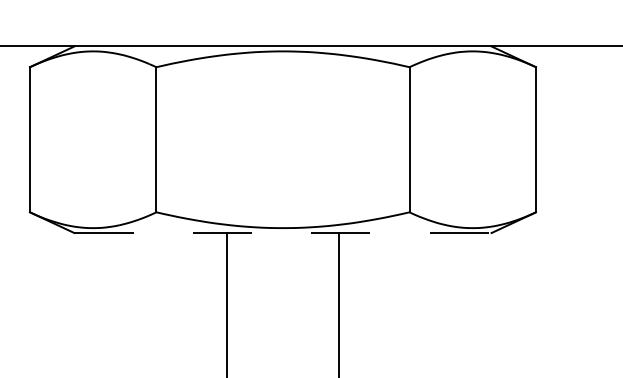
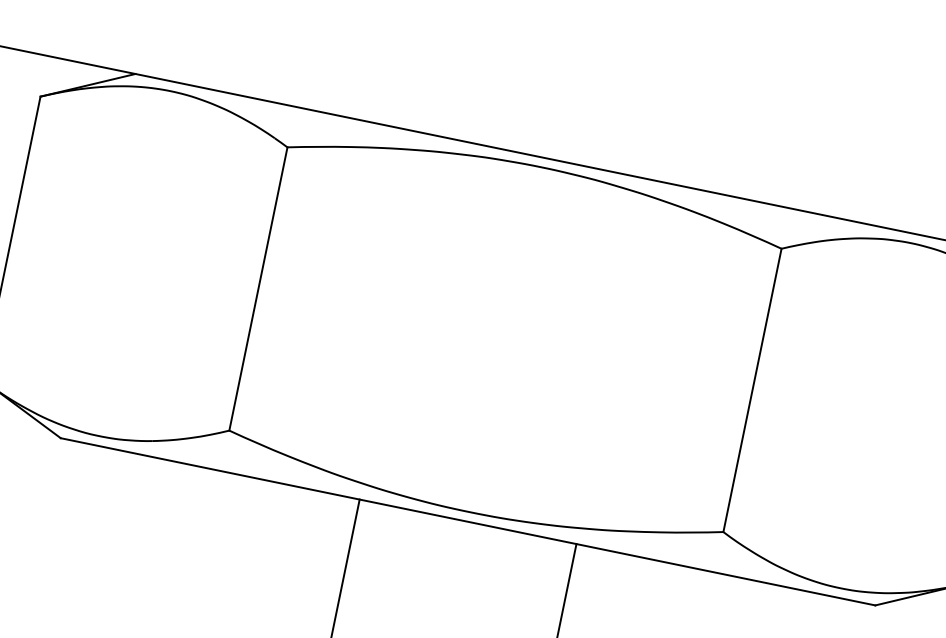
line: (282, 233) -> (466, 522), dashed -> solid

